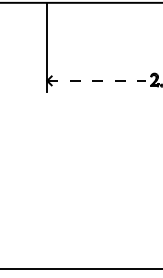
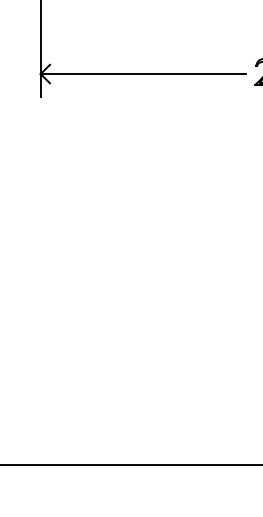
line: (97, 80) -> (145, 73), dashed -> solid

